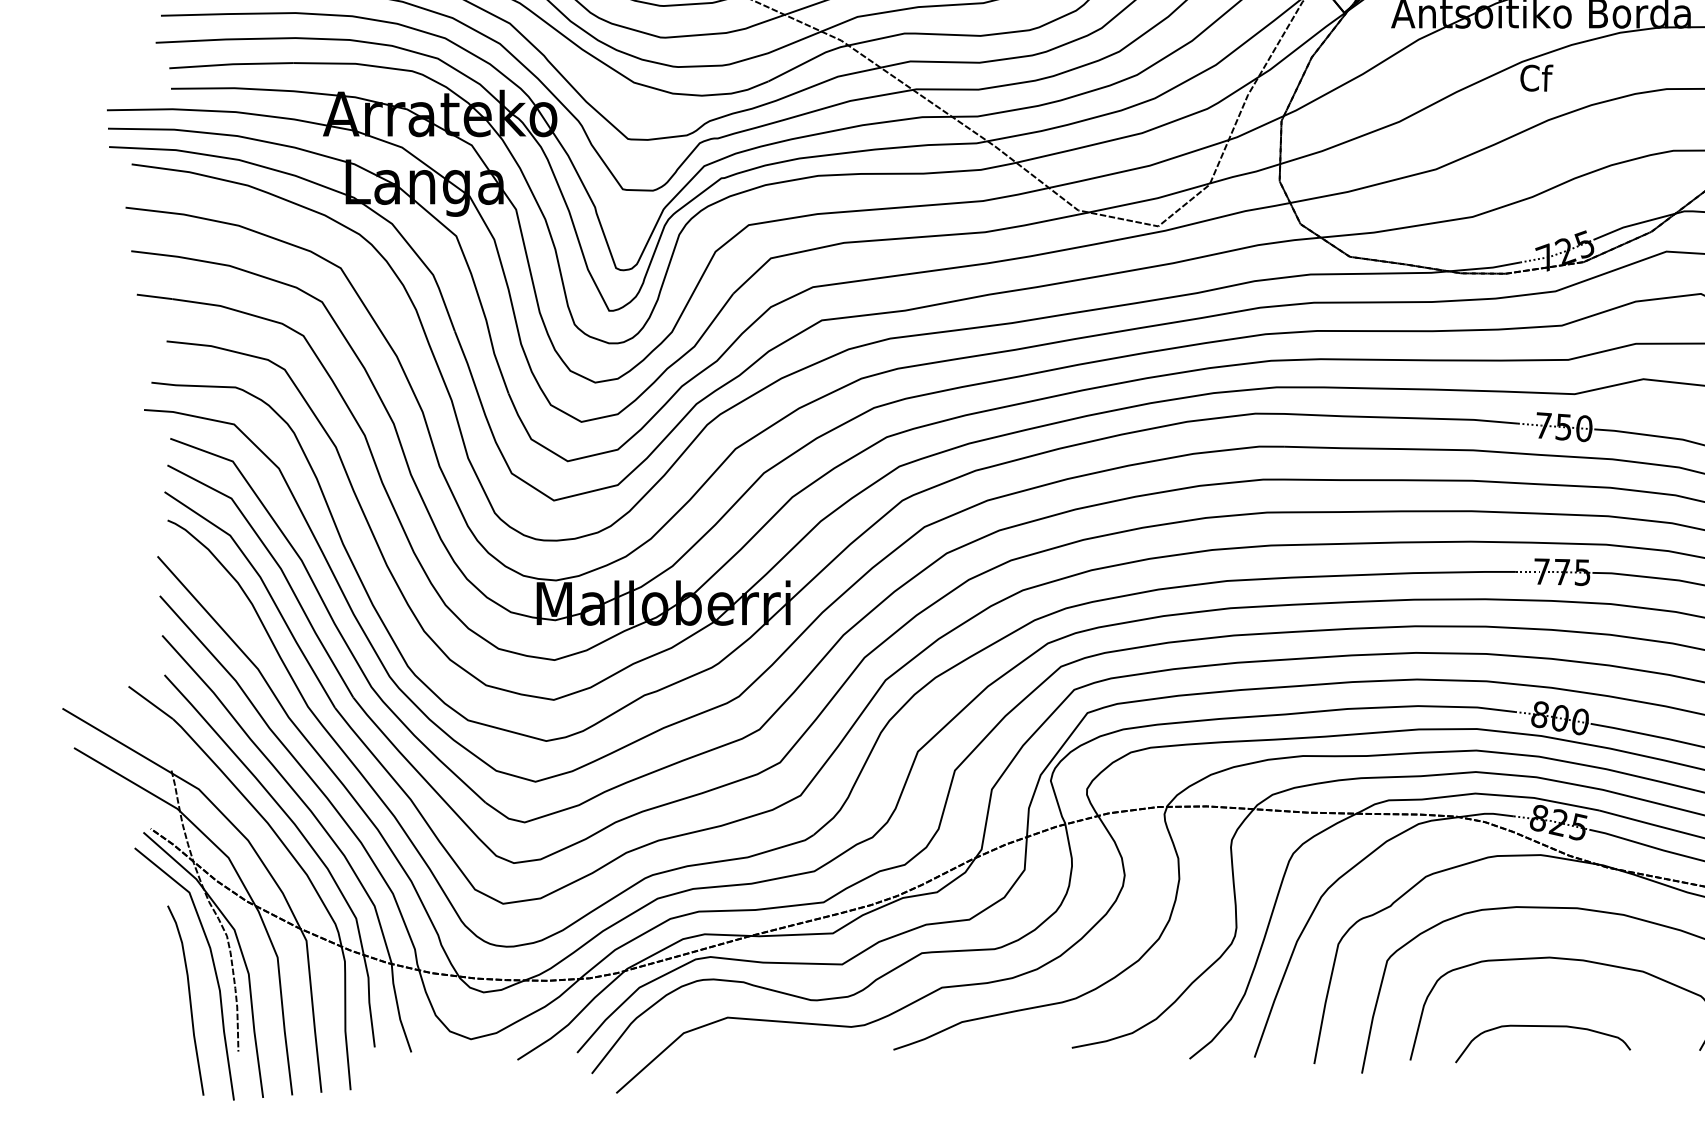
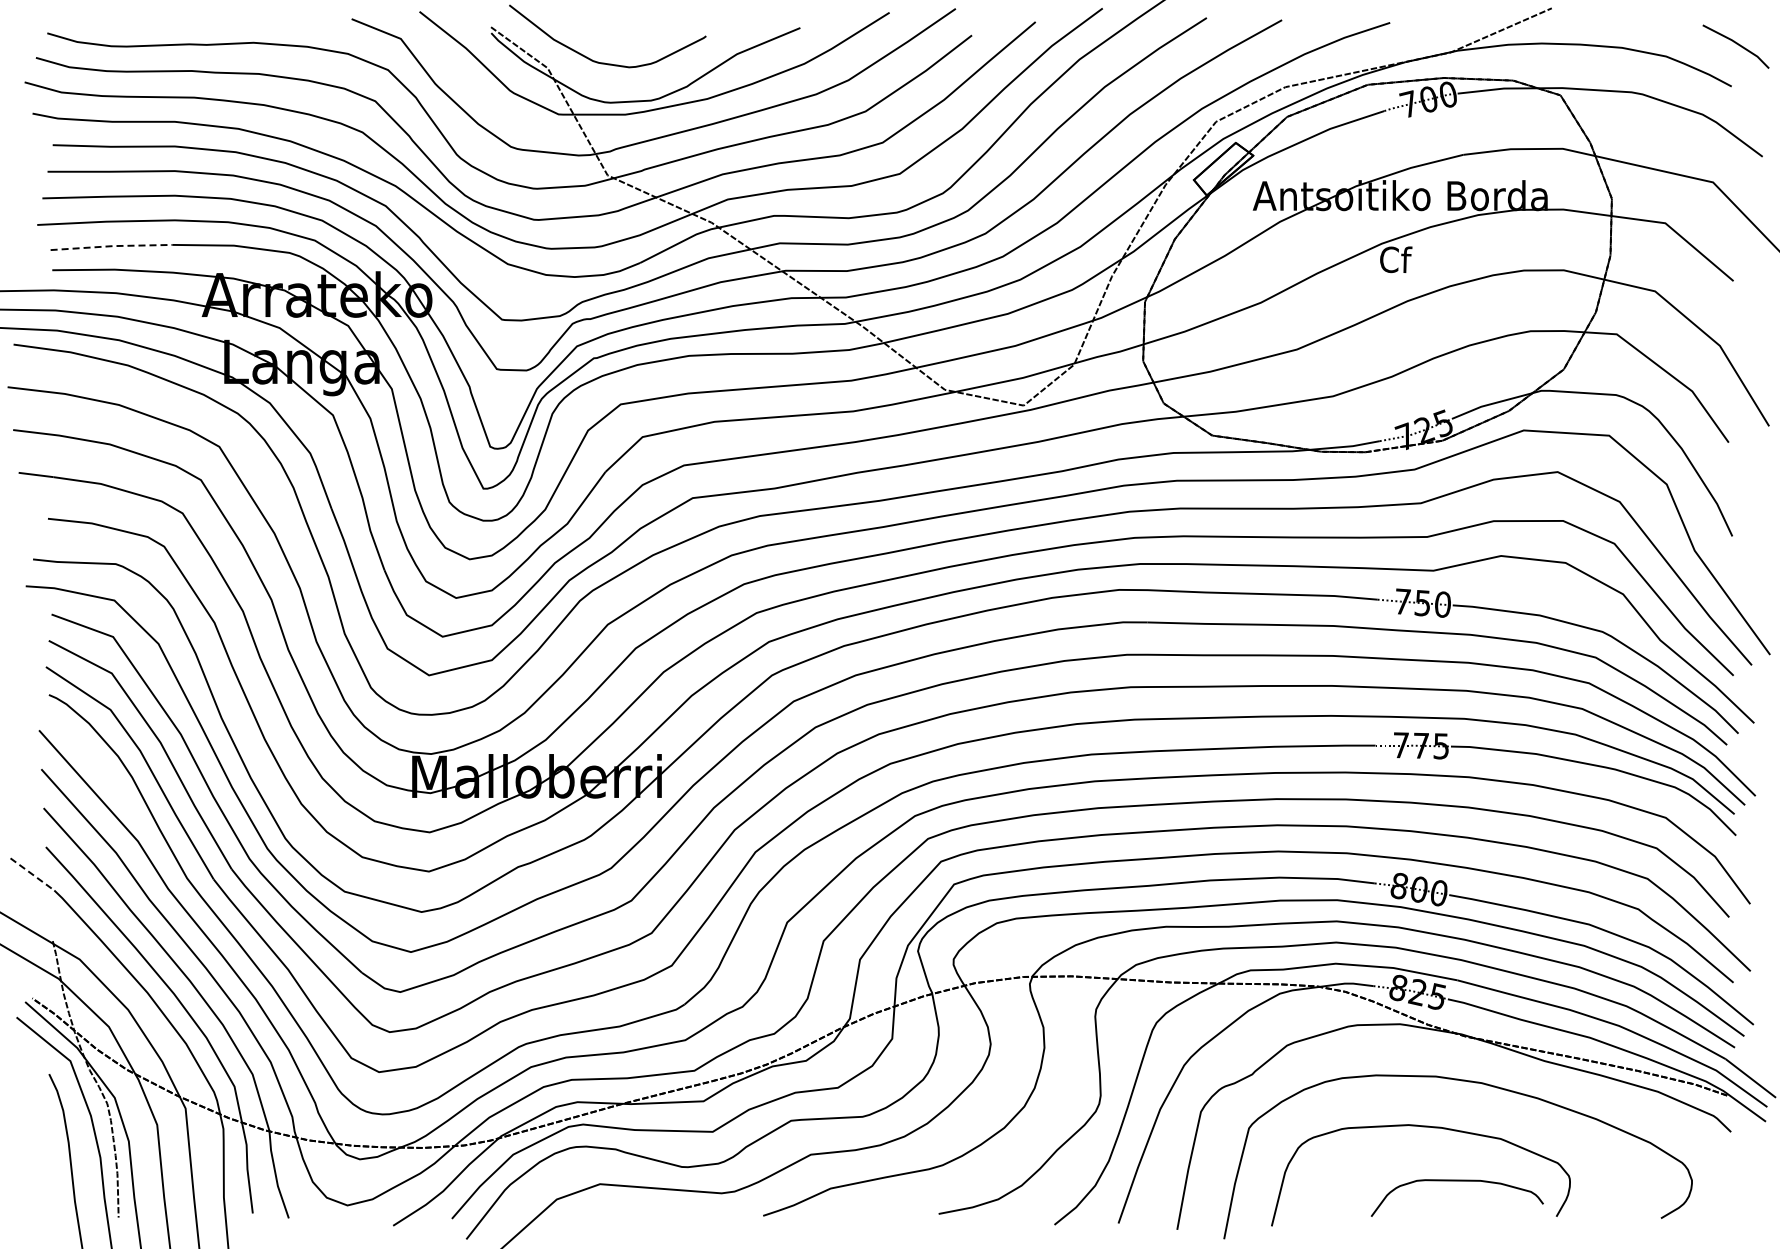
line: (232, 64) -> (112, 246), solid -> dashed
line: (150, 702) -> (32, 874), solid -> dashed
curve: (1542, 1027) -> (1456, 1181), moved

